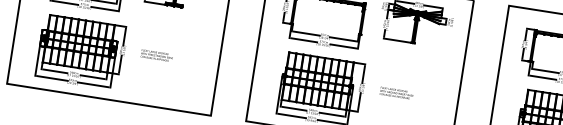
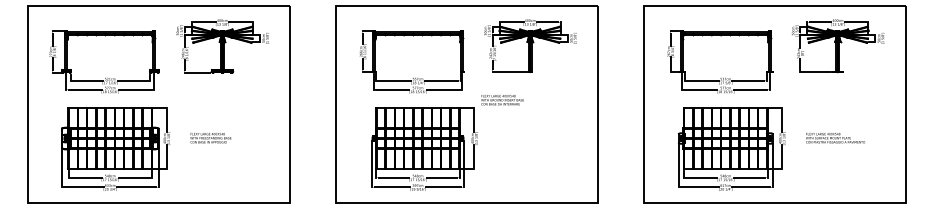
text: (396, 93) -> (502, 100), moved

